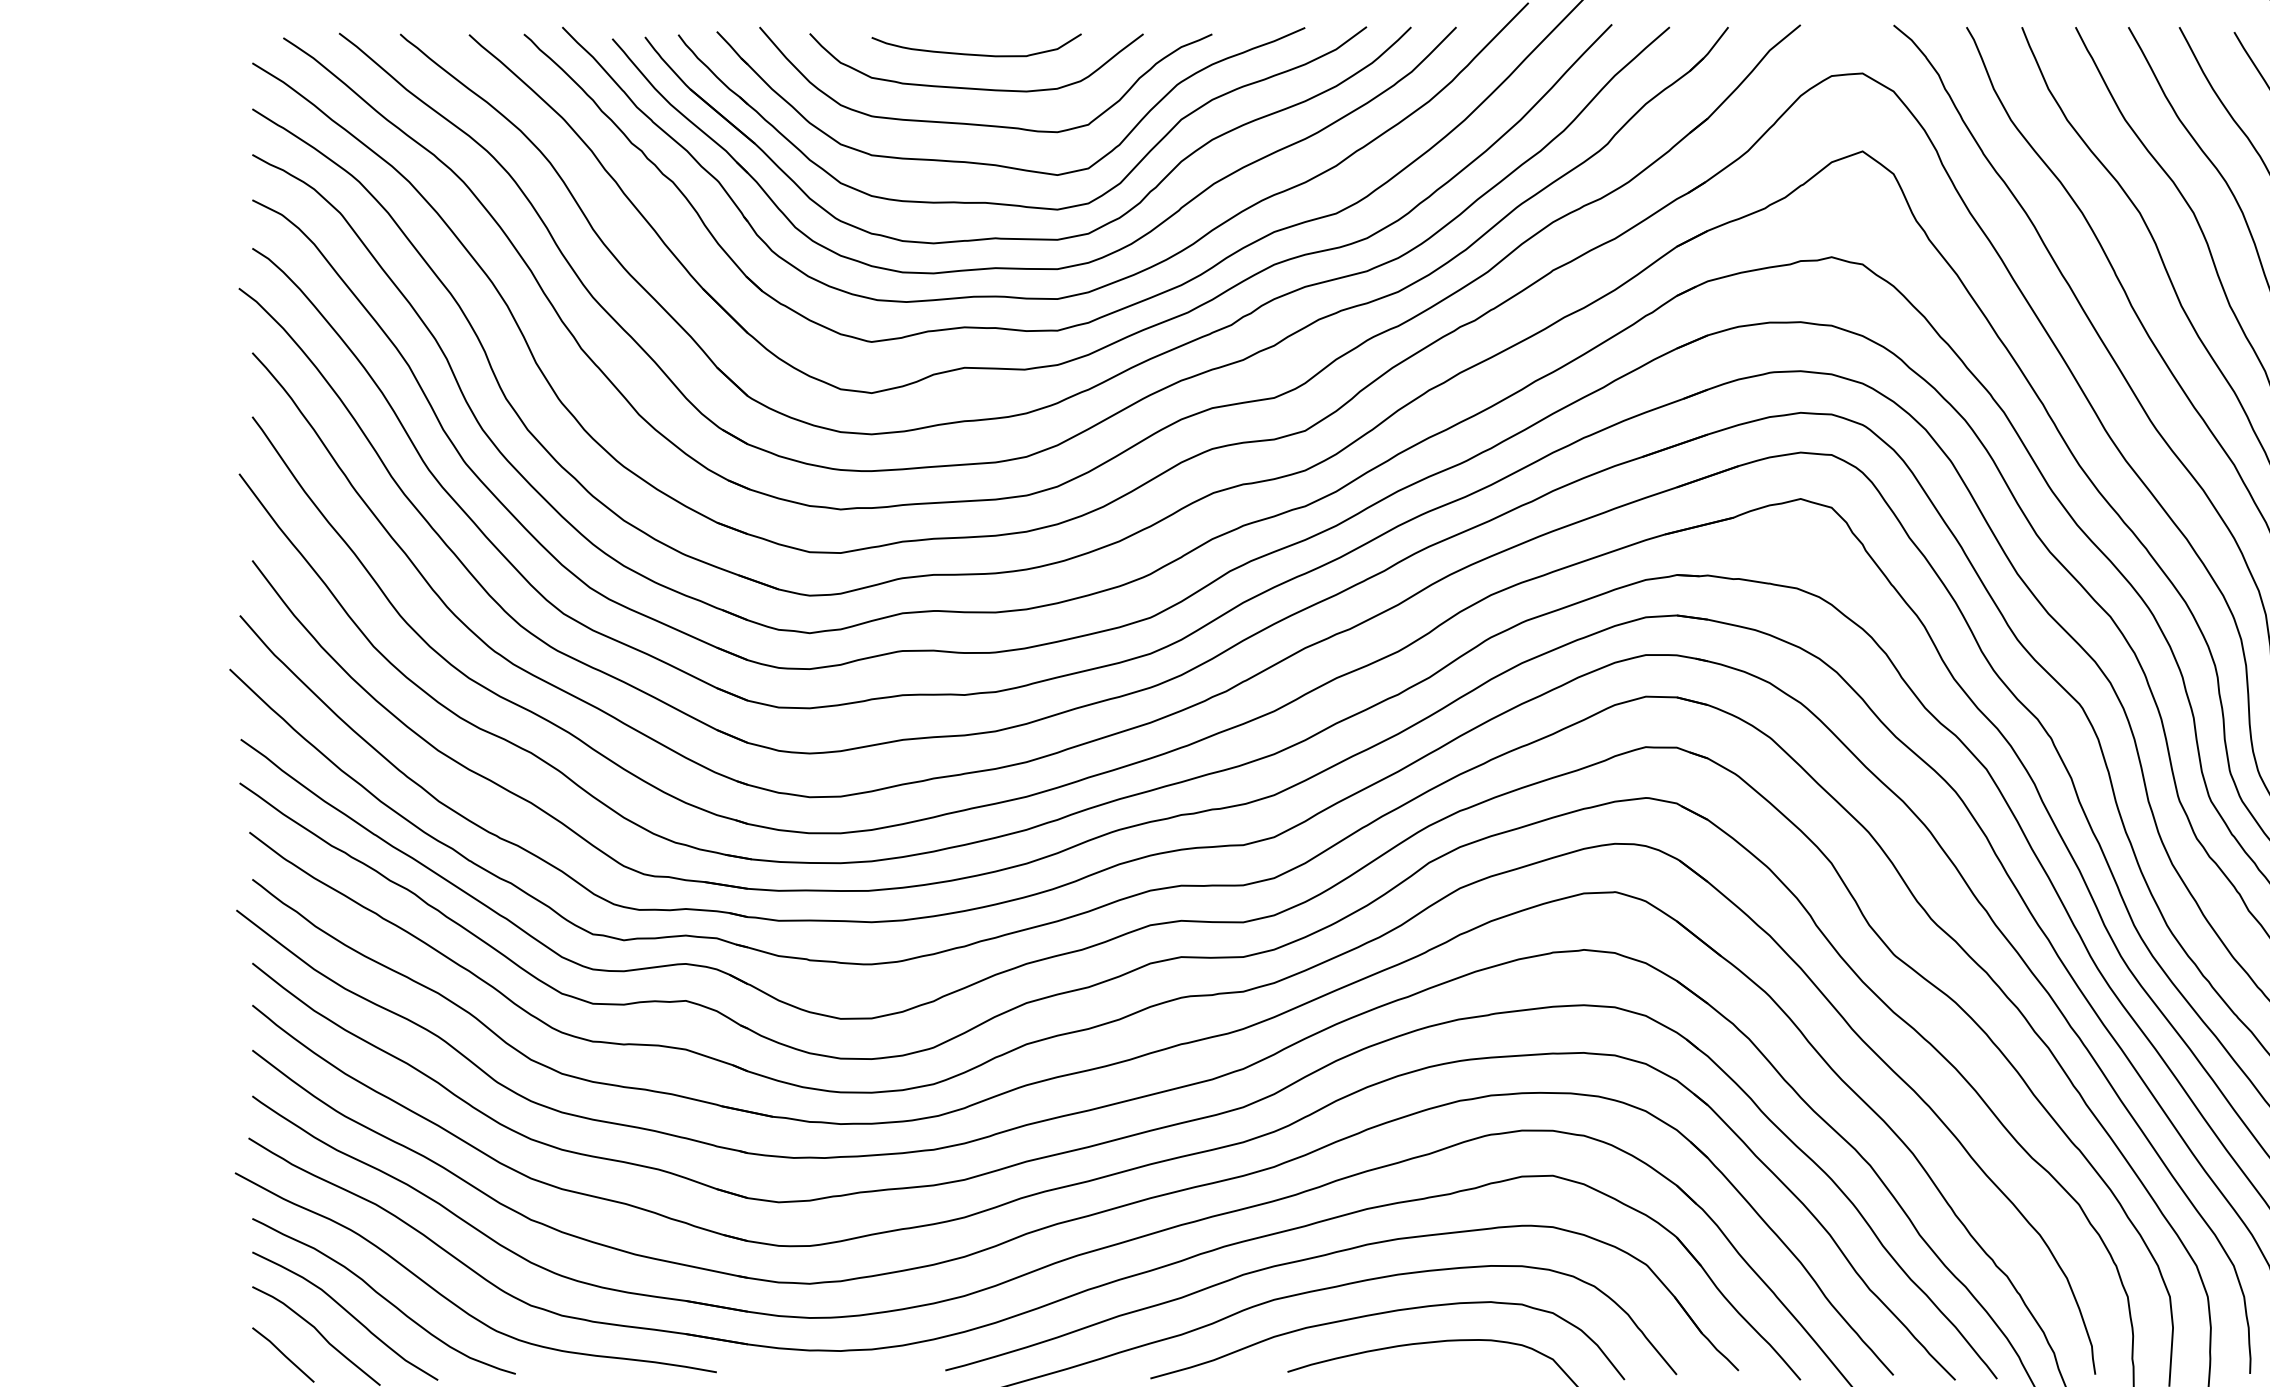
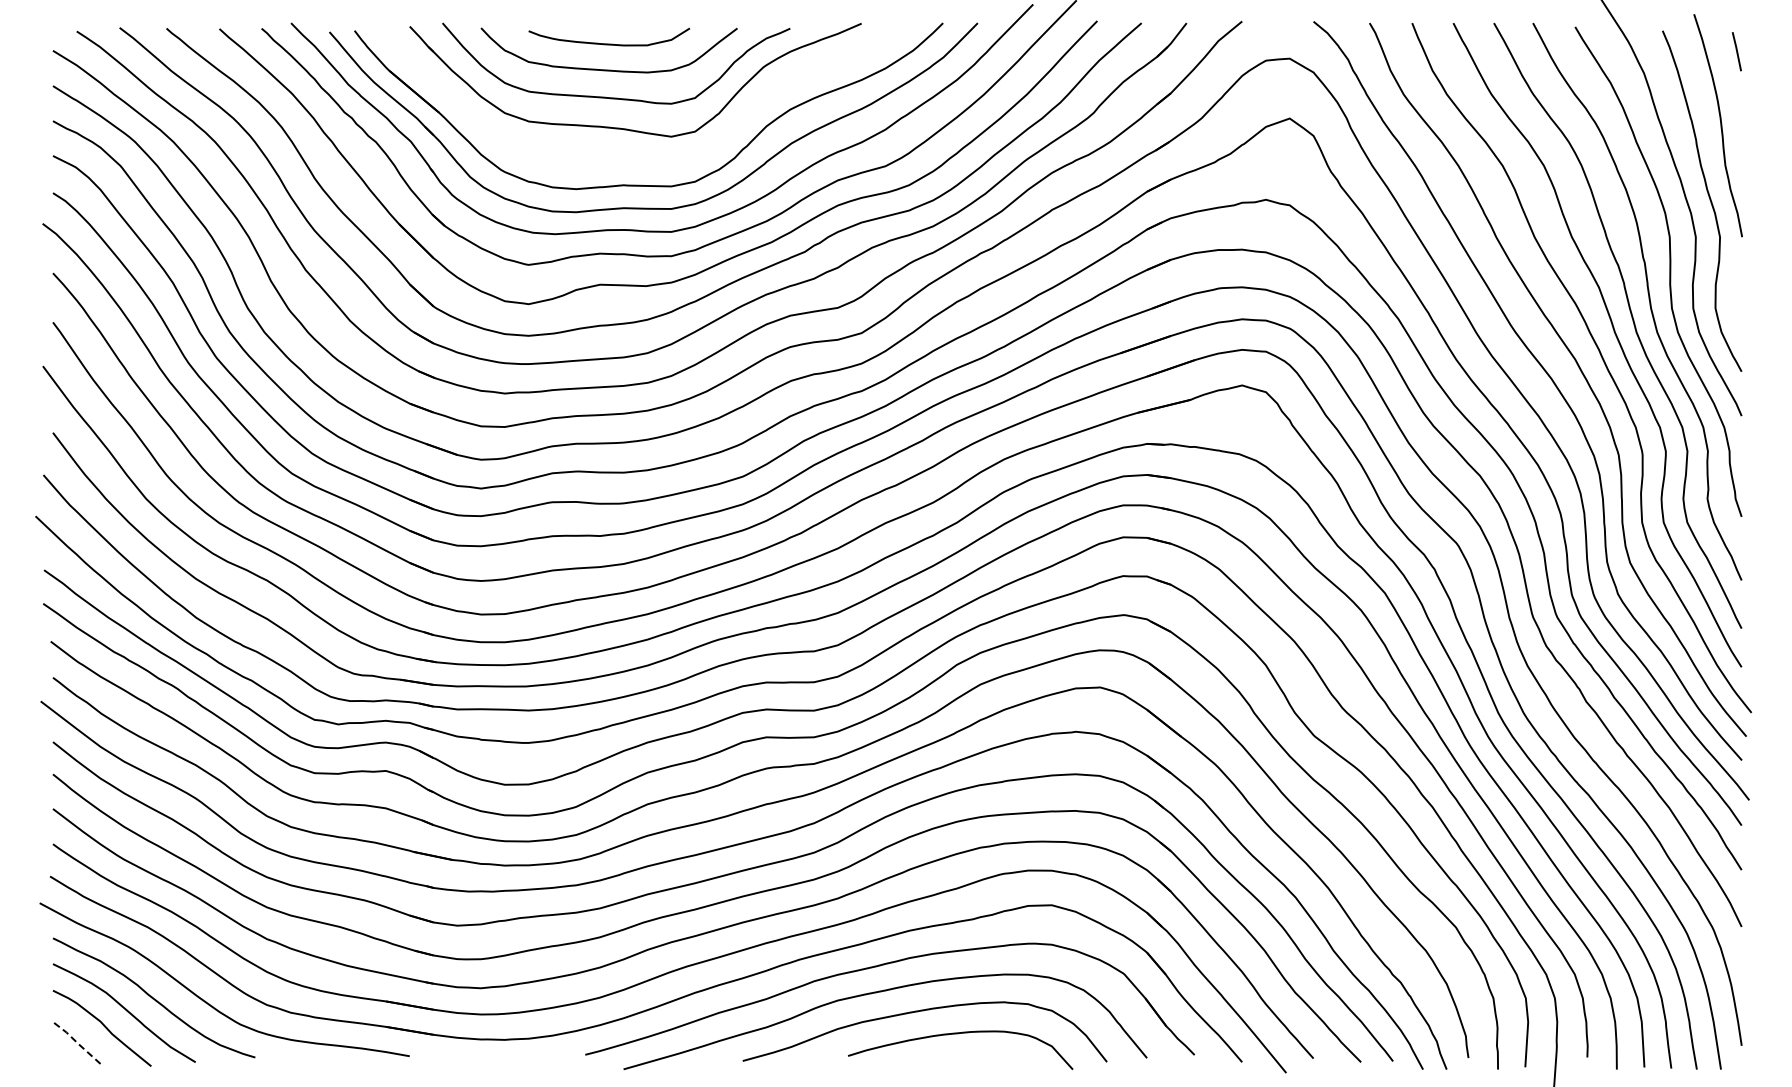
part: (1010, 203) -> (635, 158), removed
line: (284, 1354) -> (77, 1042), solid -> dashed

